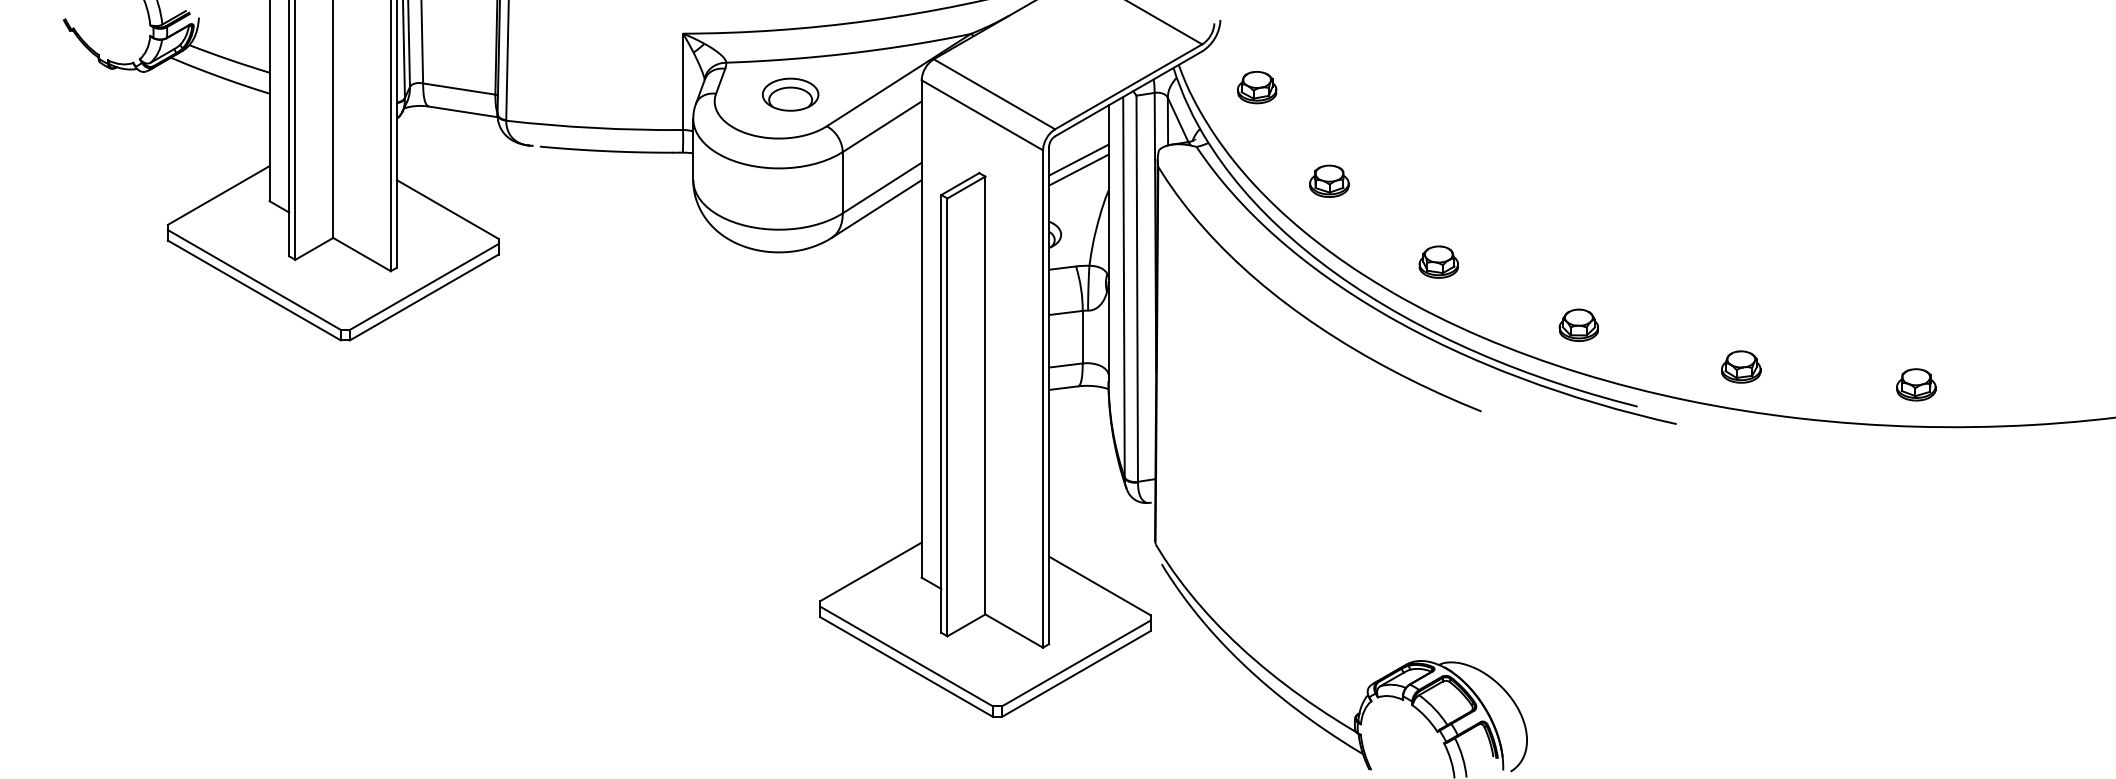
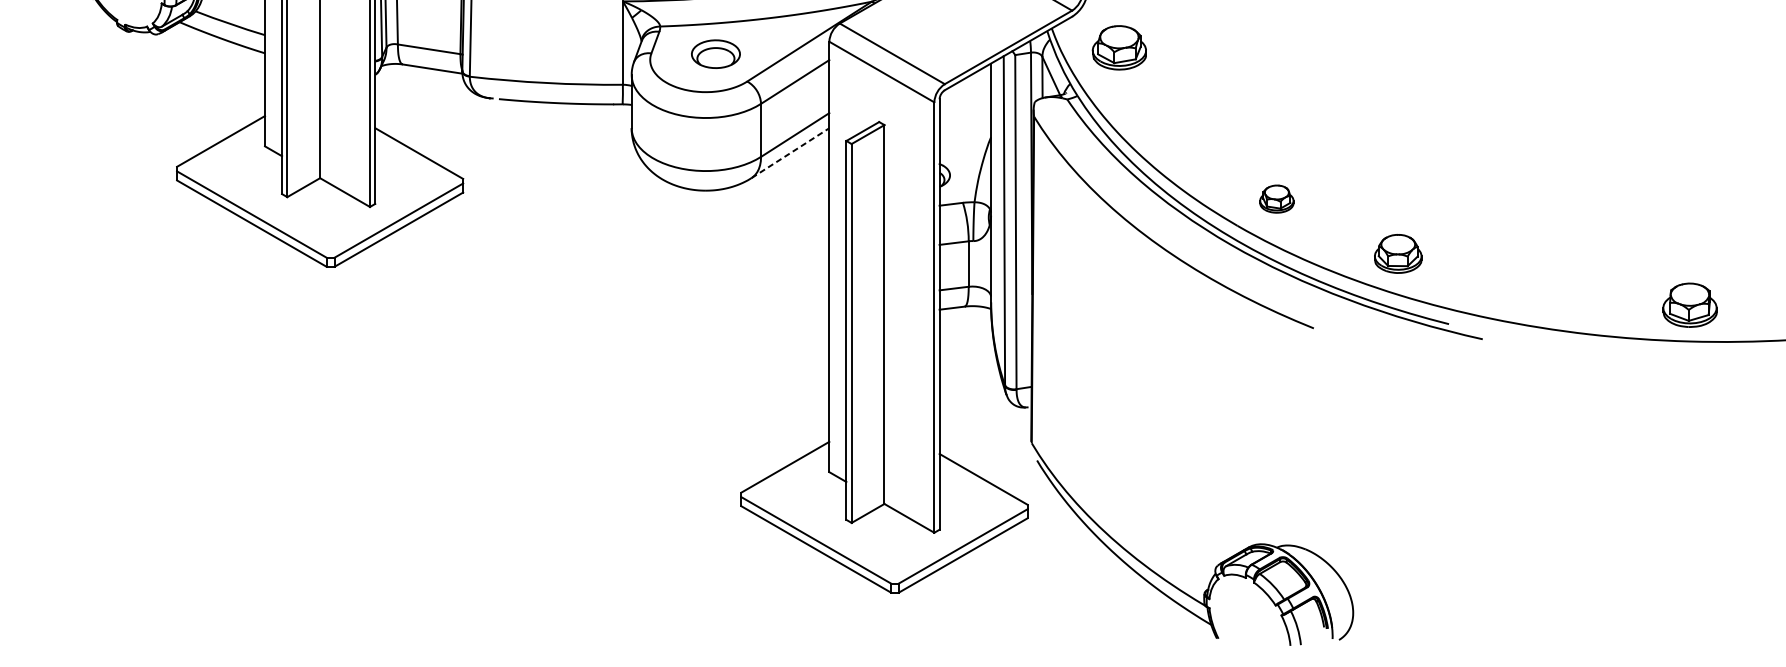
part: (1257, 87) -> (1119, 47), size x1.6
line: (1078, 159) -> (965, 110), removed
line: (1078, 169) -> (965, 118), removed
part: (1329, 180) -> (1182, 128), removed
line: (877, 208) -> (791, 152), solid -> dashed
part: (1578, 324) -> (1397, 253), size x1.4
part: (1741, 366) -> (1538, 289), removed
part: (1916, 384) -> (1690, 305), size x1.6

